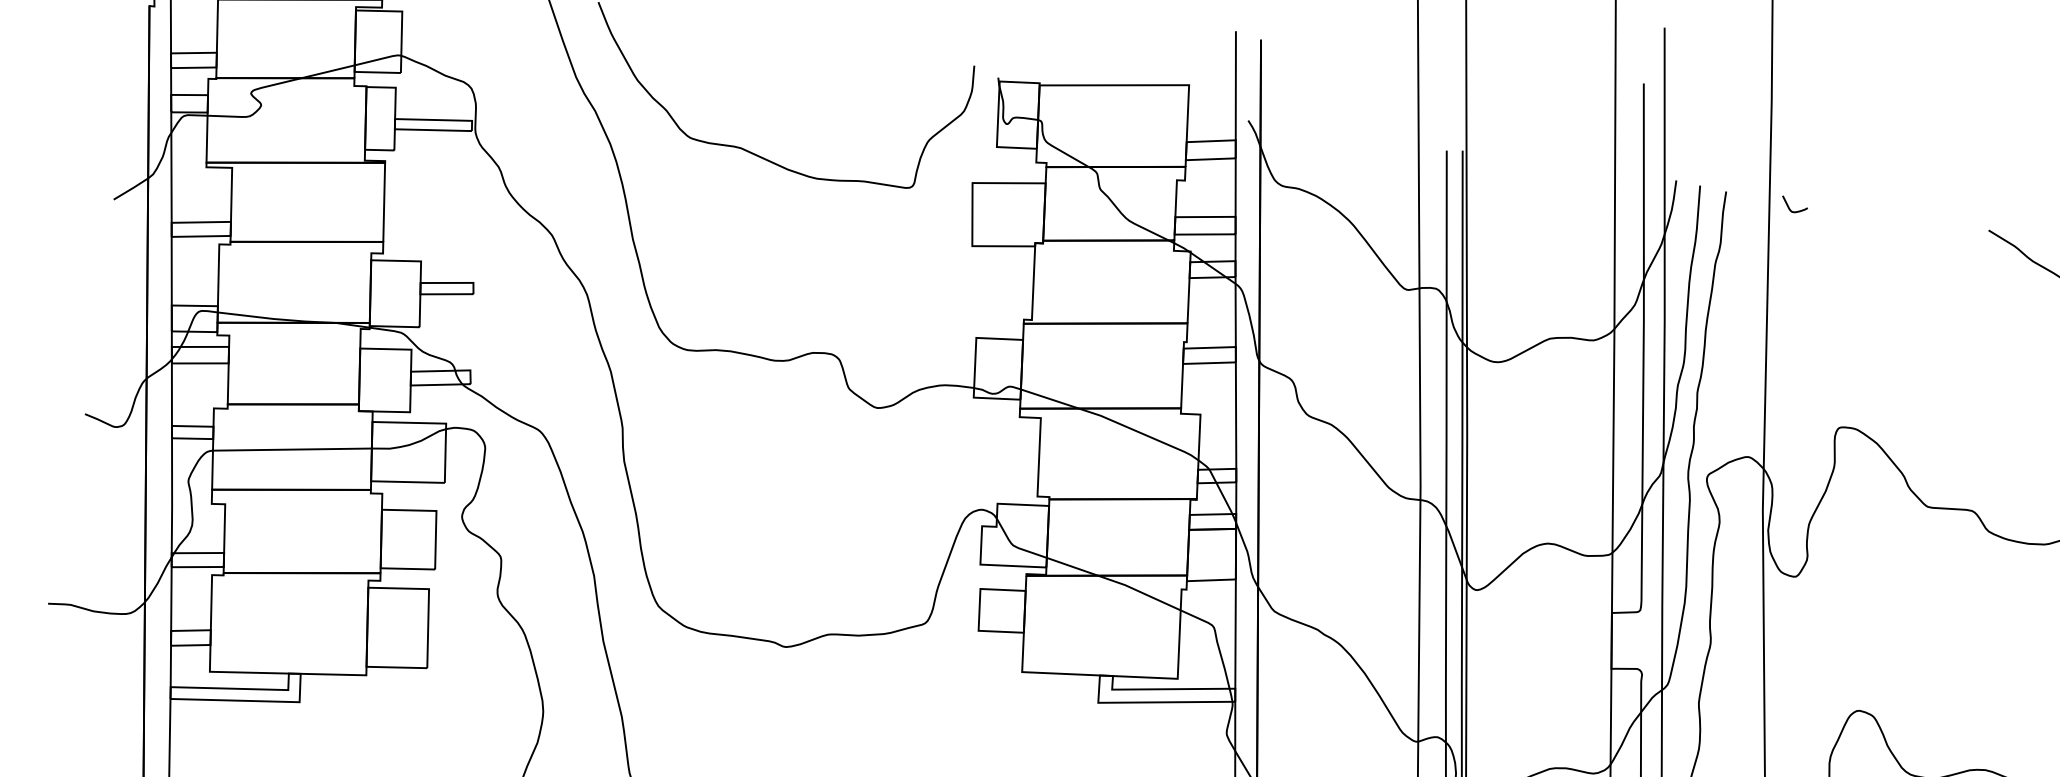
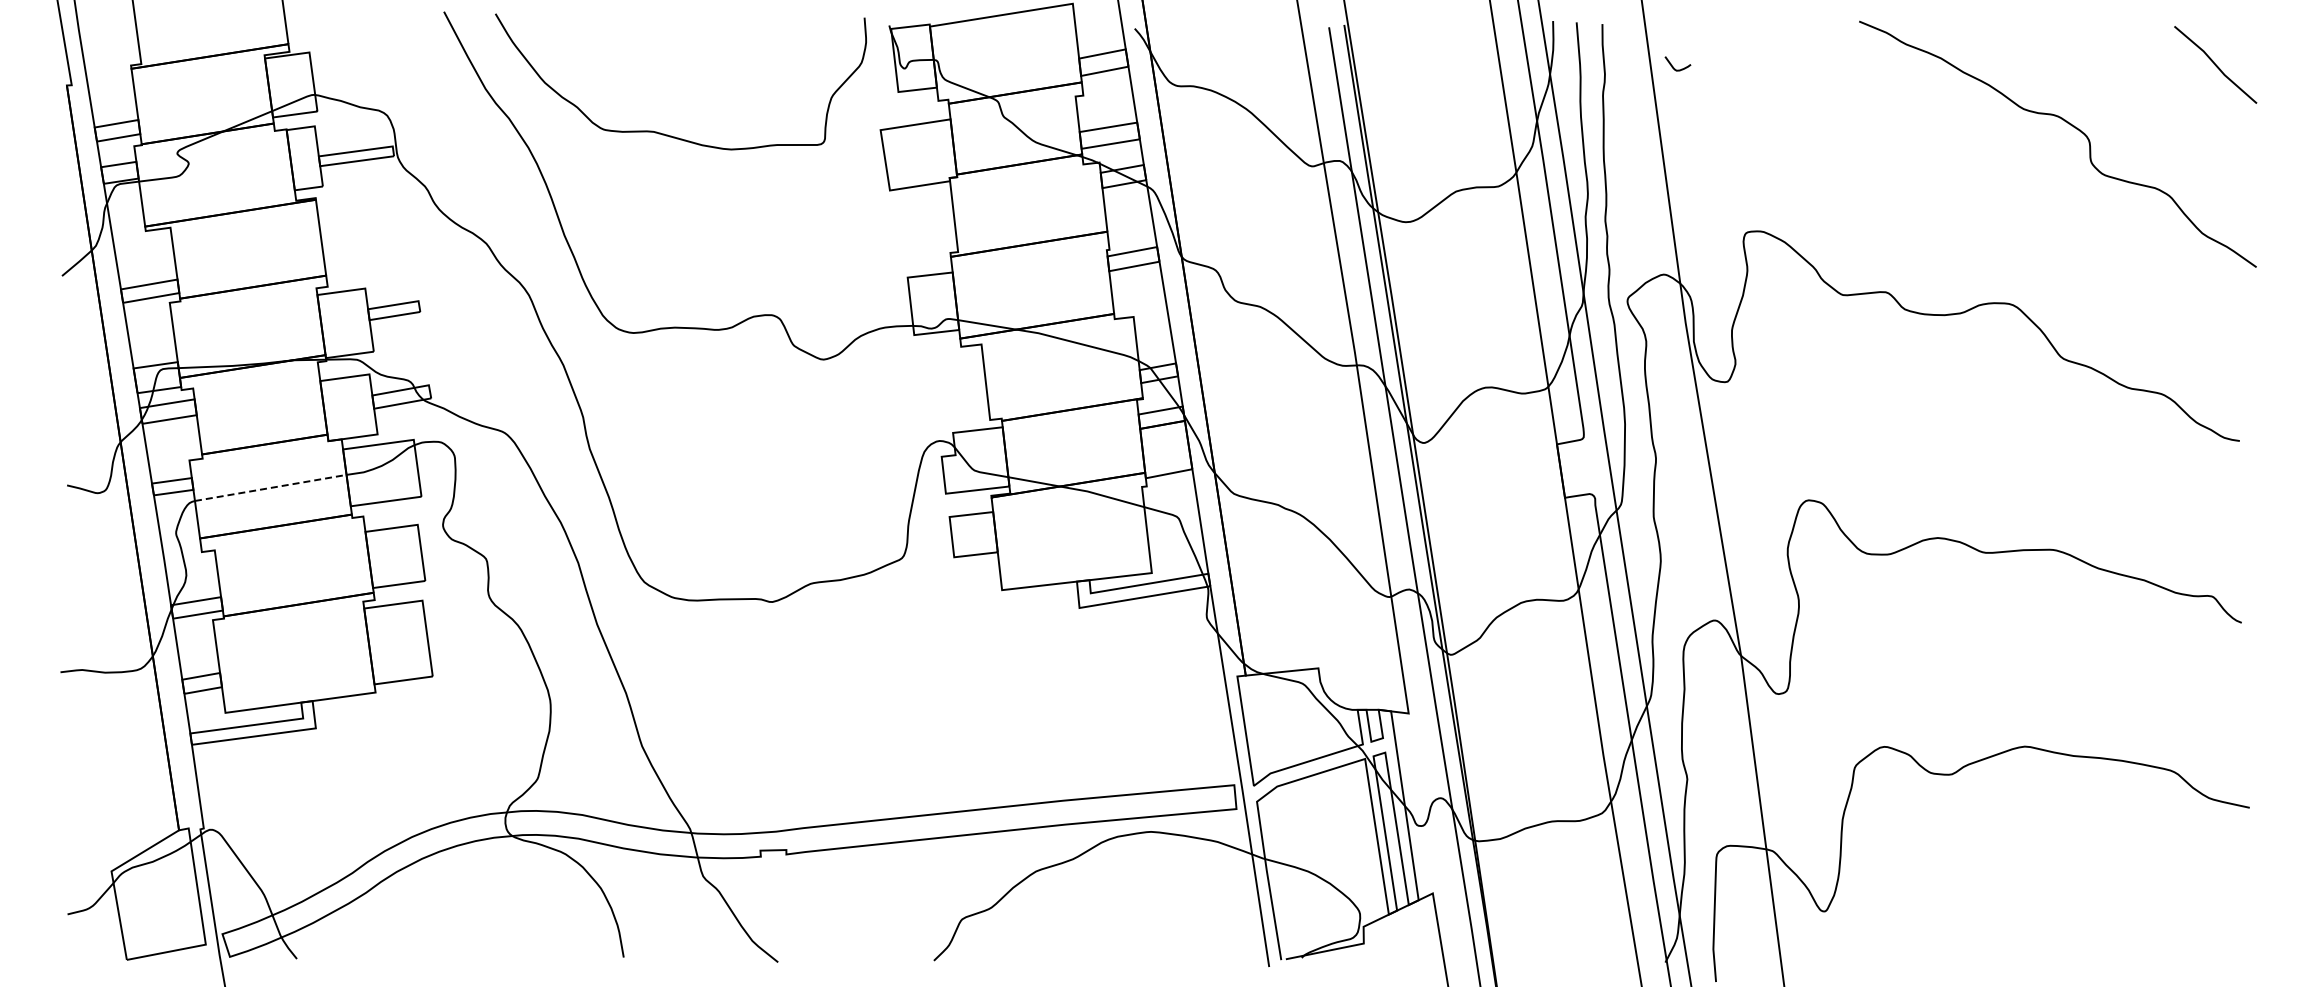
curve: (1789, 207) -> (1673, 66), moved
line: (292, 449) -> (270, 487), solid -> dashed

